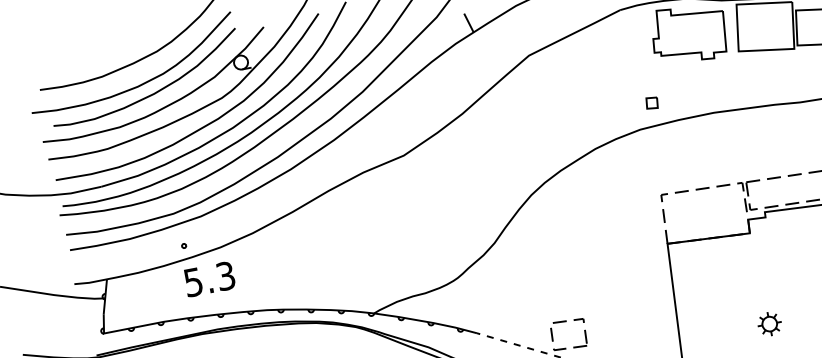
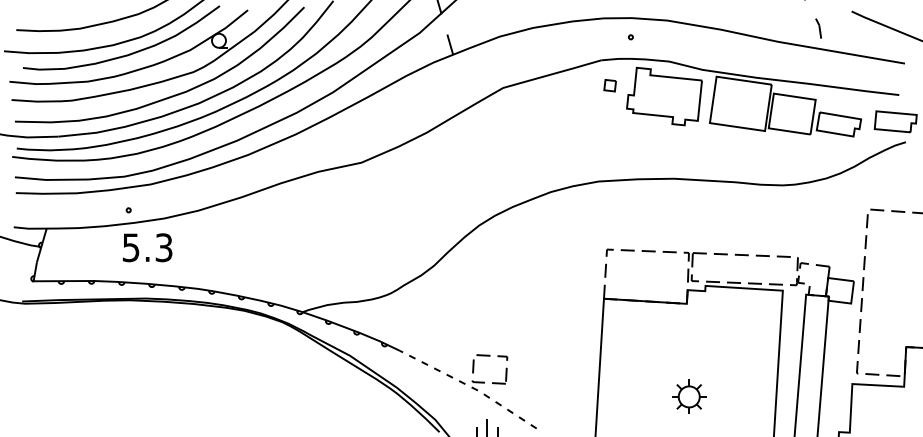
part: (651, 103) -> (609, 85), moved
part: (769, 323) -> (689, 396), size x1.43

